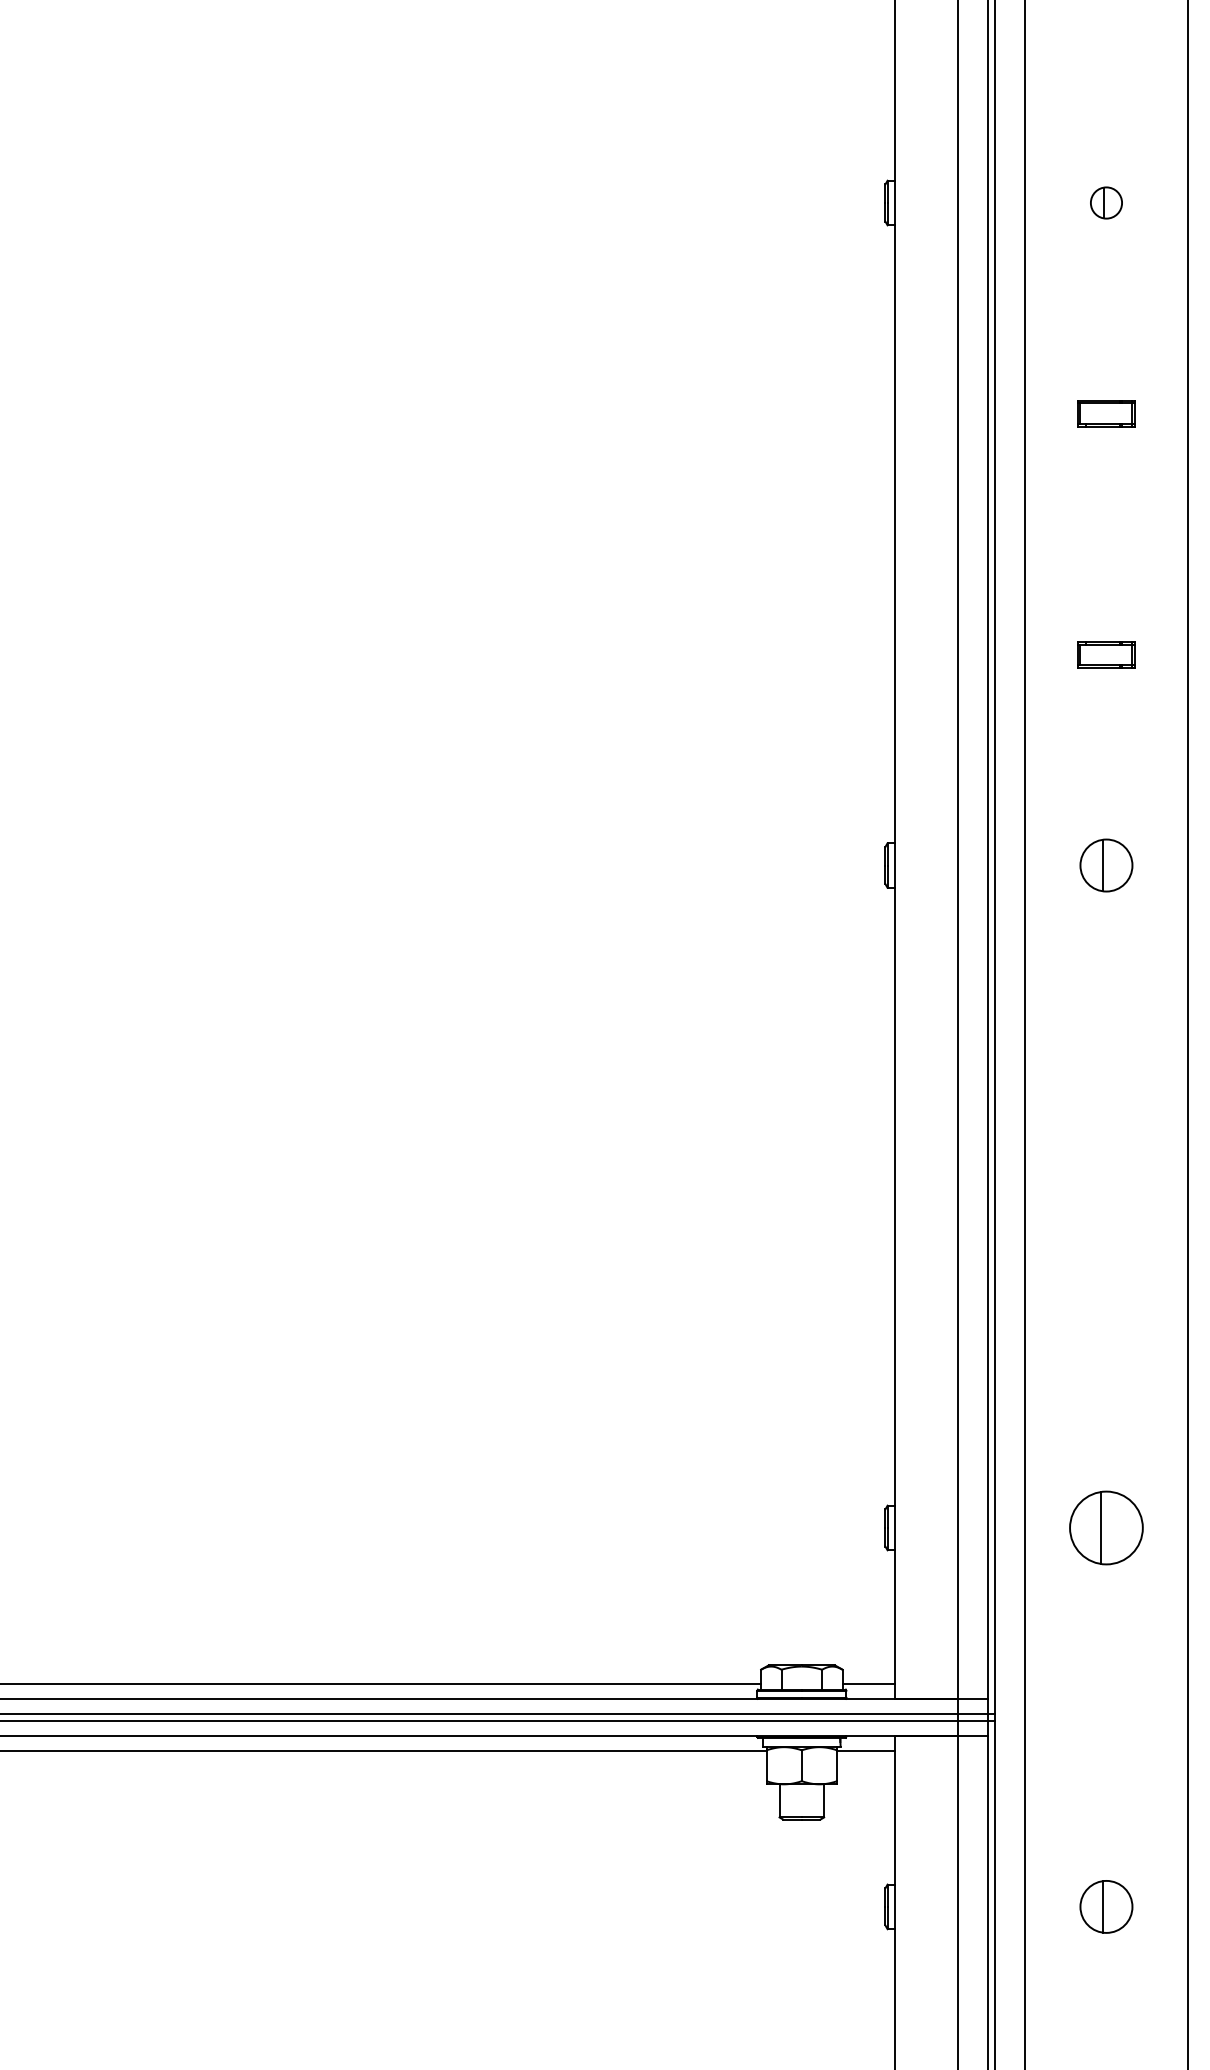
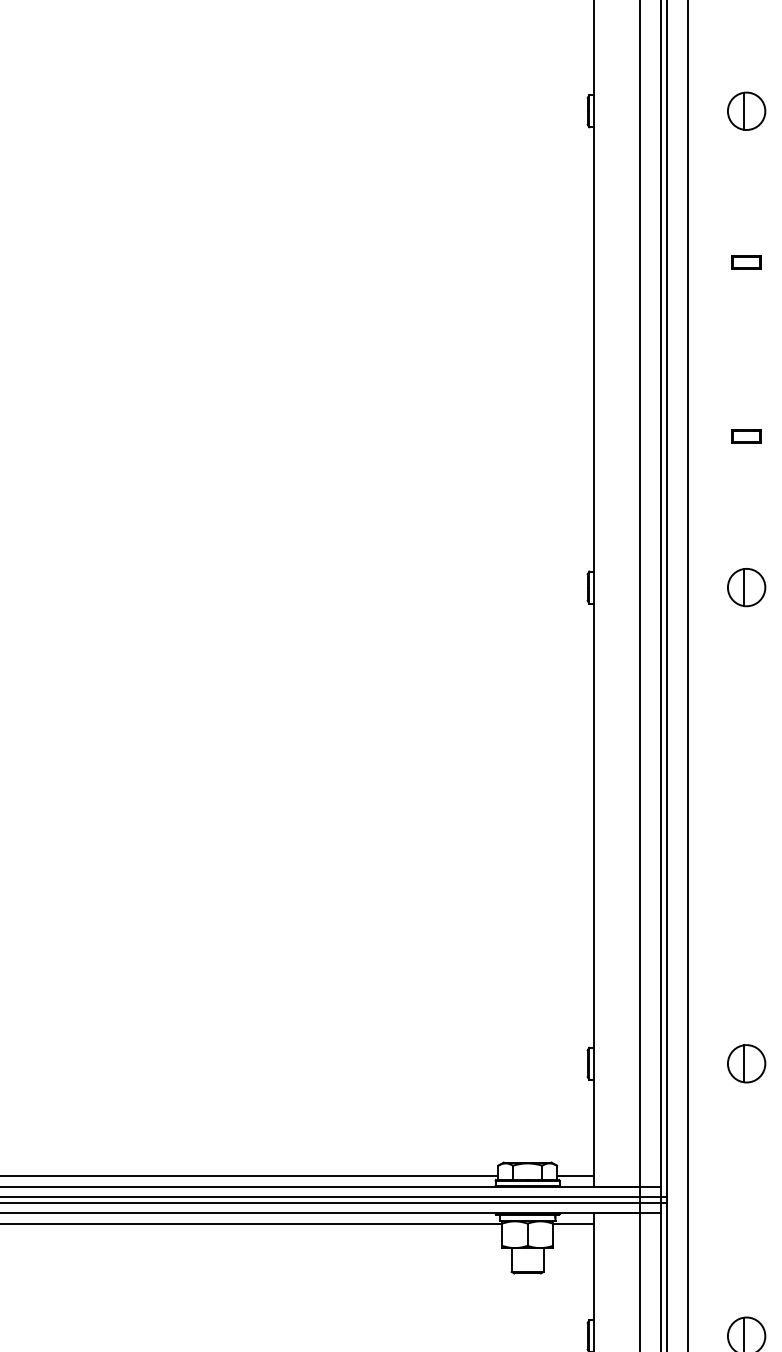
part: (1106, 202) -> (746, 110), size x1.67
part: (1106, 413) -> (746, 262), size x0.71
part: (1106, 654) -> (746, 435), size x0.71
part: (1106, 1527) -> (746, 1063), size x0.71

